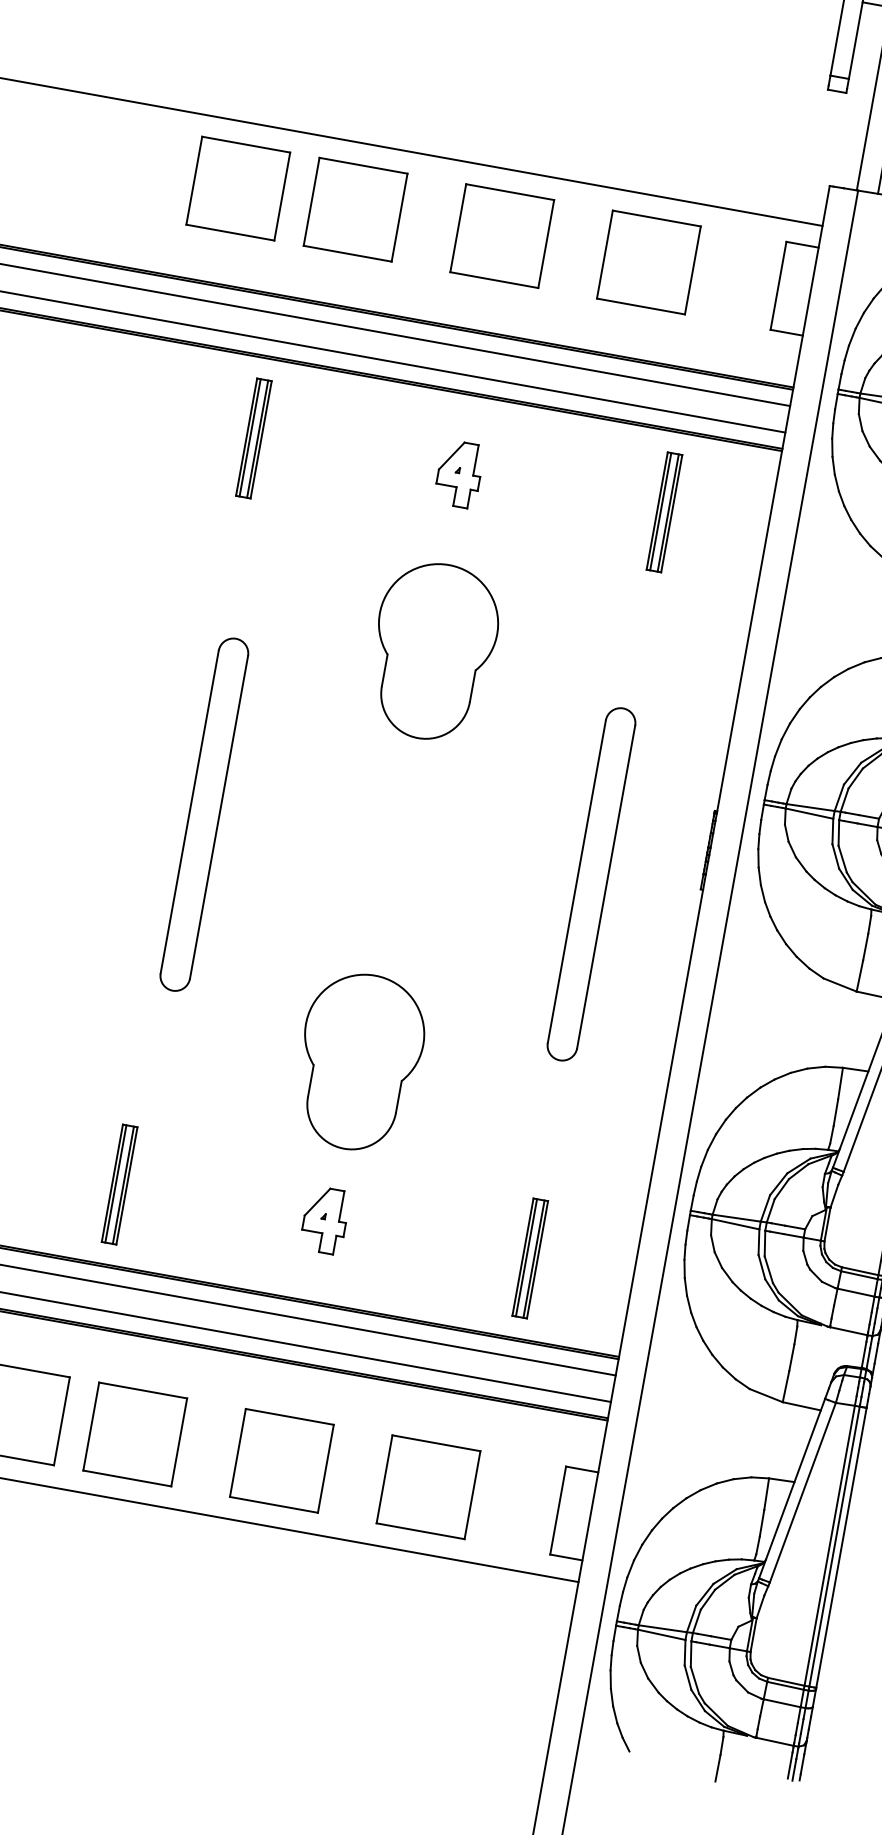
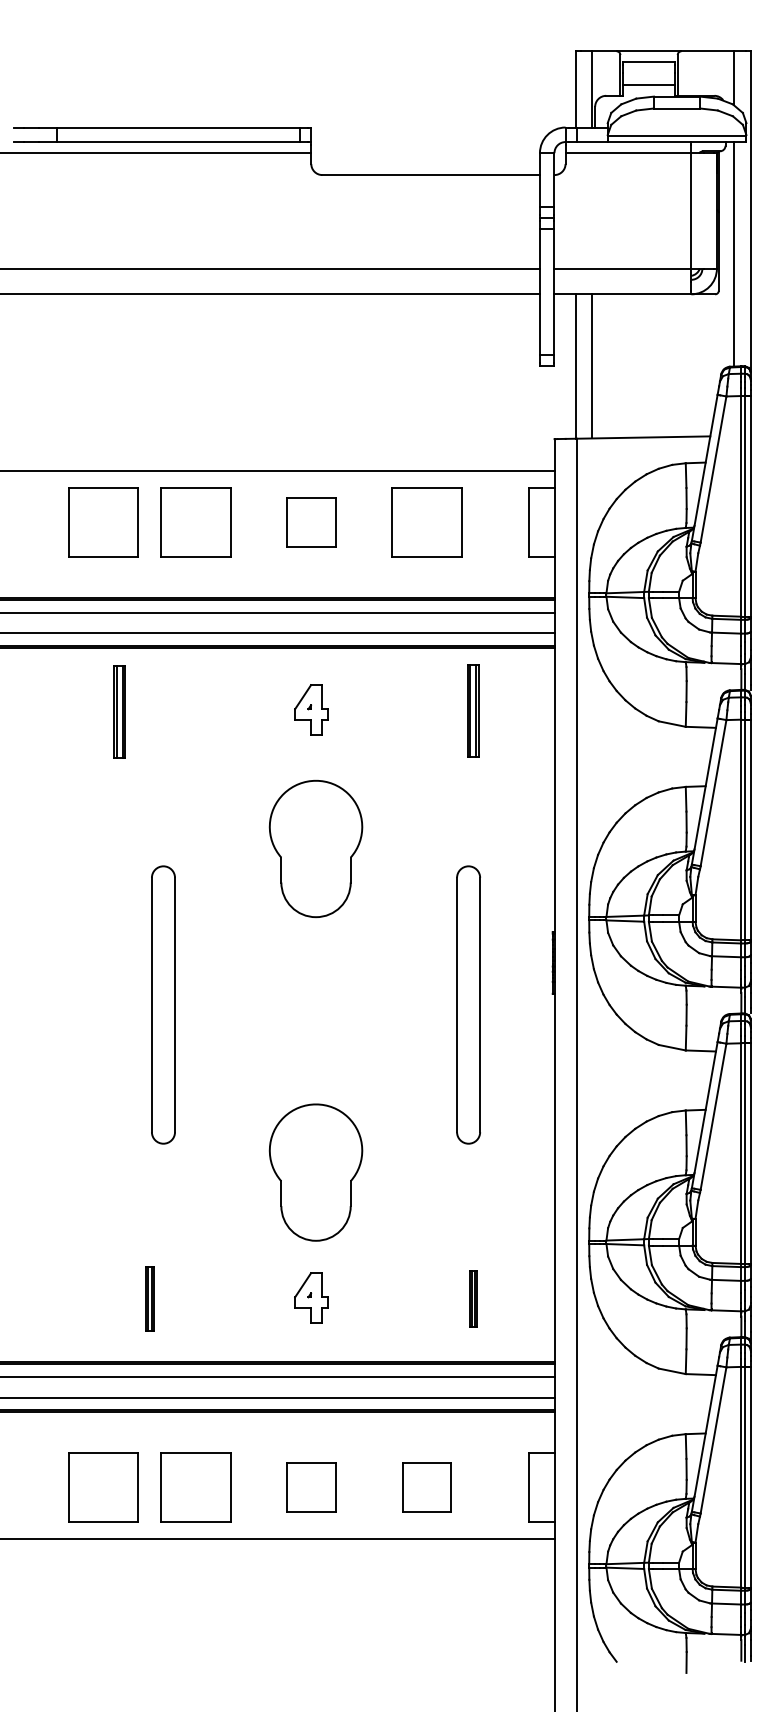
part: (502, 236) -> (311, 522), size x0.7
part: (253, 437) -> (119, 711), moved
part: (119, 1183) -> (149, 1298), size x0.7
part: (530, 1257) -> (473, 1298), size x0.6
part: (282, 1460) -> (311, 1487), size x0.7
part: (427, 1486) -> (426, 1487), size x0.7

